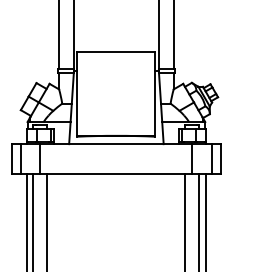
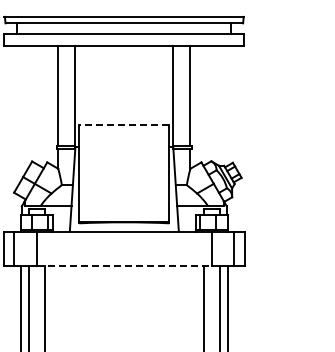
line: (115, 51) -> (123, 125), solid -> dashed
line: (116, 174) -> (124, 266), solid -> dashed

